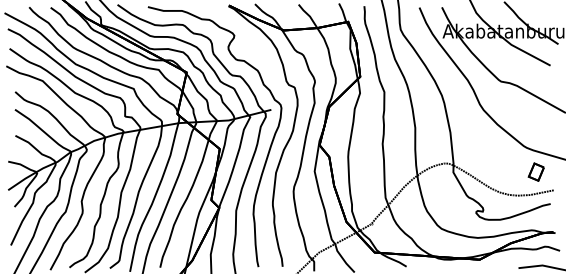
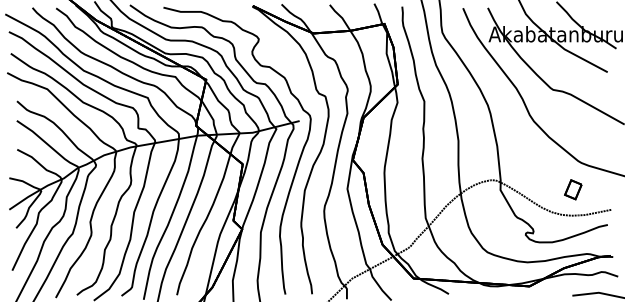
part: (535, 171) -> (572, 189), moved

